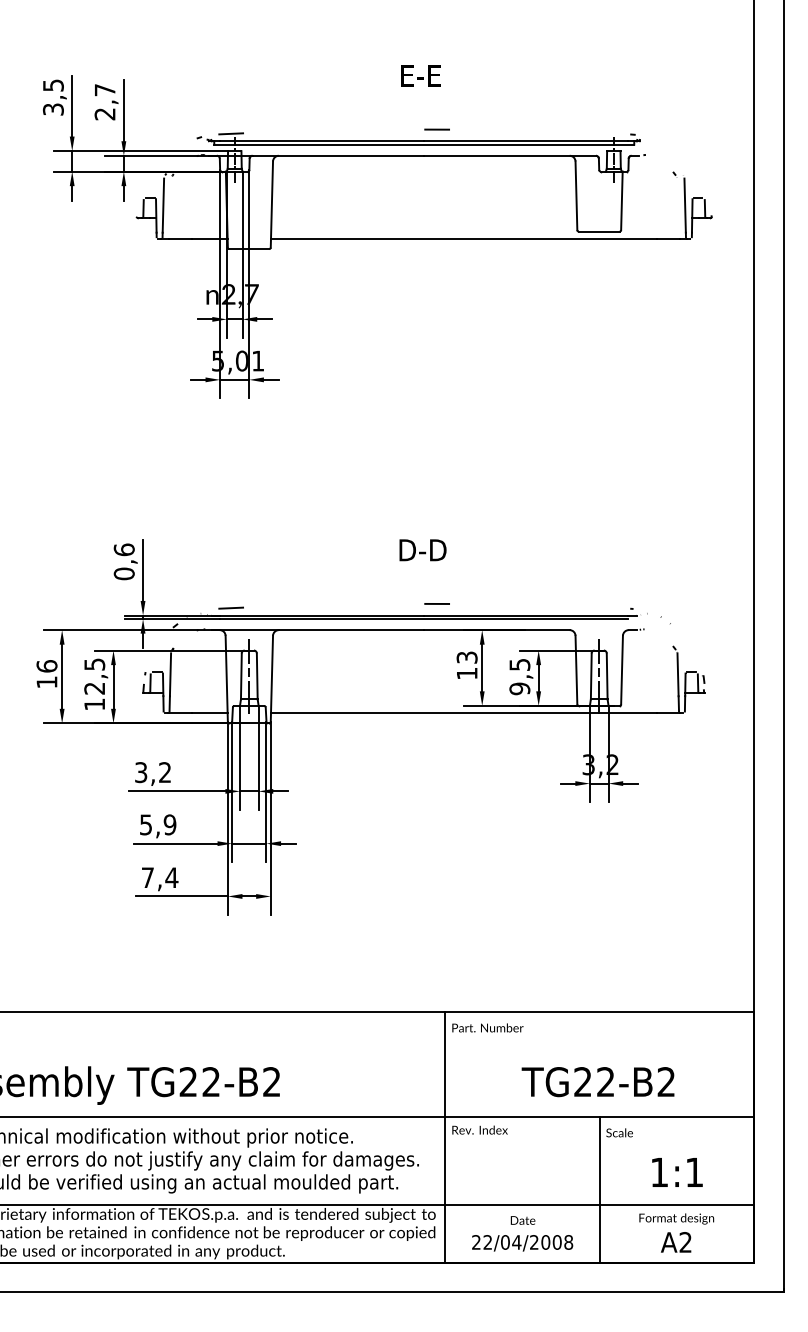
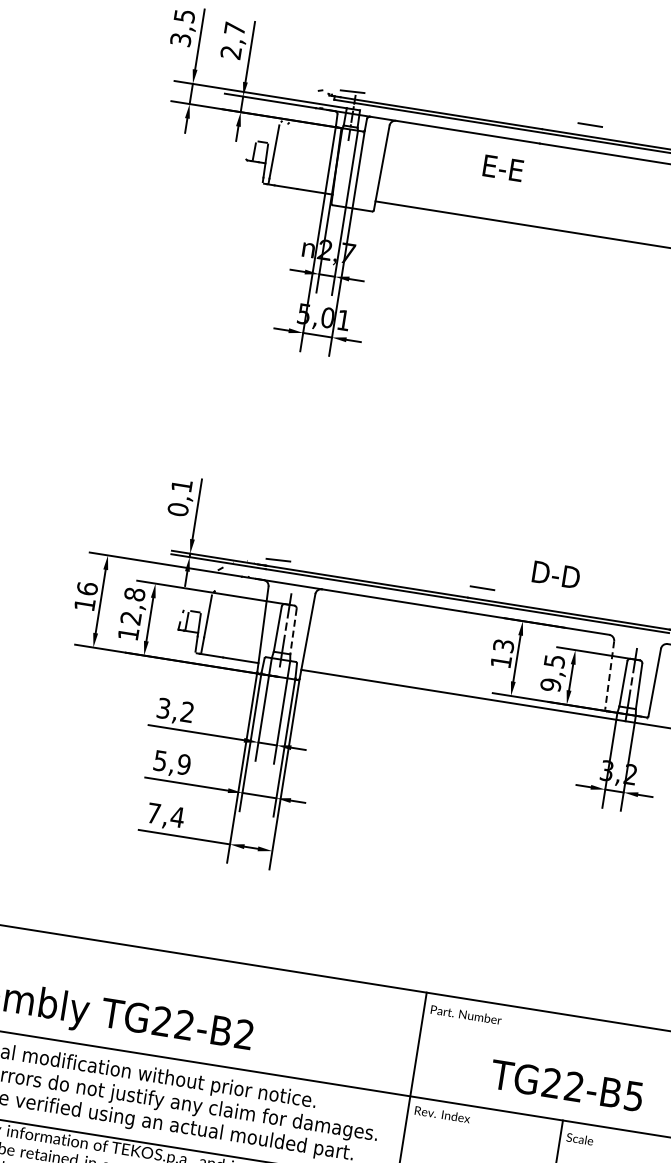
text: (420, 75) -> (502, 167), moved
line: (436, 129) -> (589, 124), moved
text: (123, 549) -> (181, 485), 0,6 -> 0,1
text: (422, 550) -> (555, 575), moved
text: (94, 664) -> (134, 594), 12,5 -> 12,8
line: (576, 670) -> (609, 675), solid -> dashed
line: (257, 676) -> (293, 631), solid -> dashed
text: (665, 1082) -> (633, 1096), TG22-B2 -> TG22-B5

